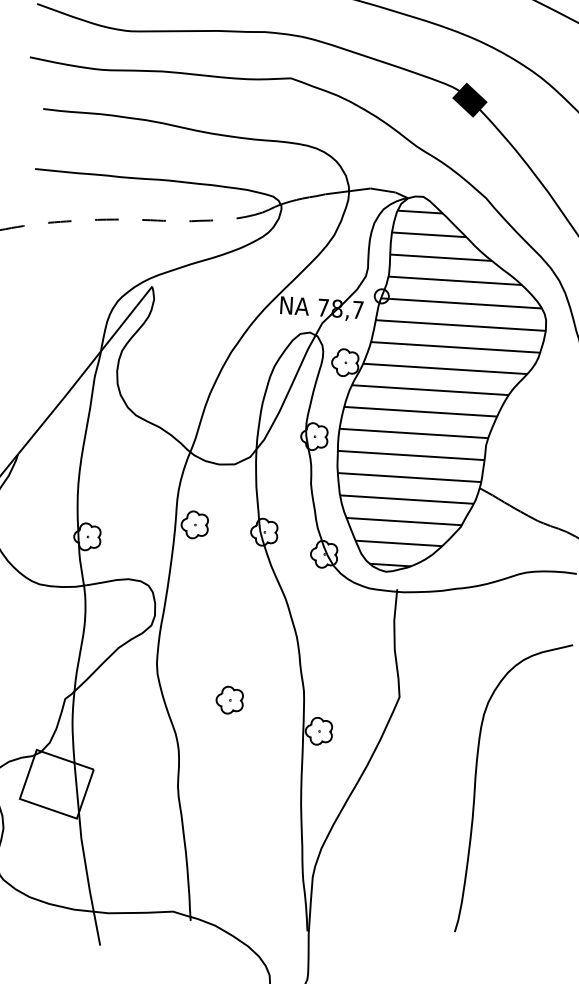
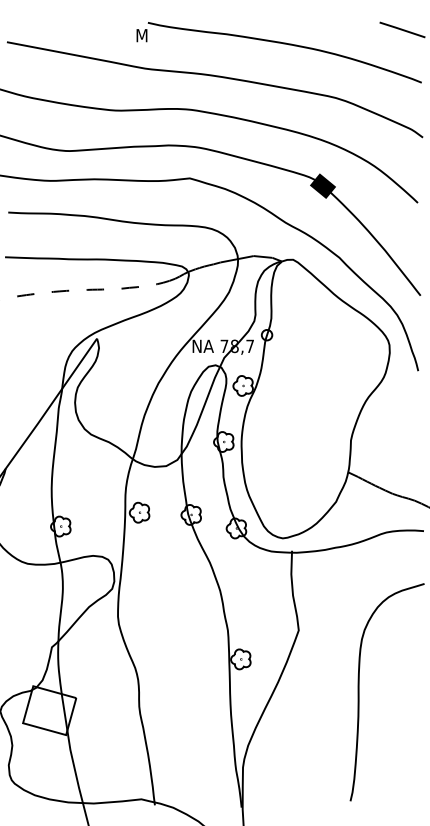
hatch: (441, 391) -> (315, 402), removed
part: (229, 700) -> (173, 640), removed

